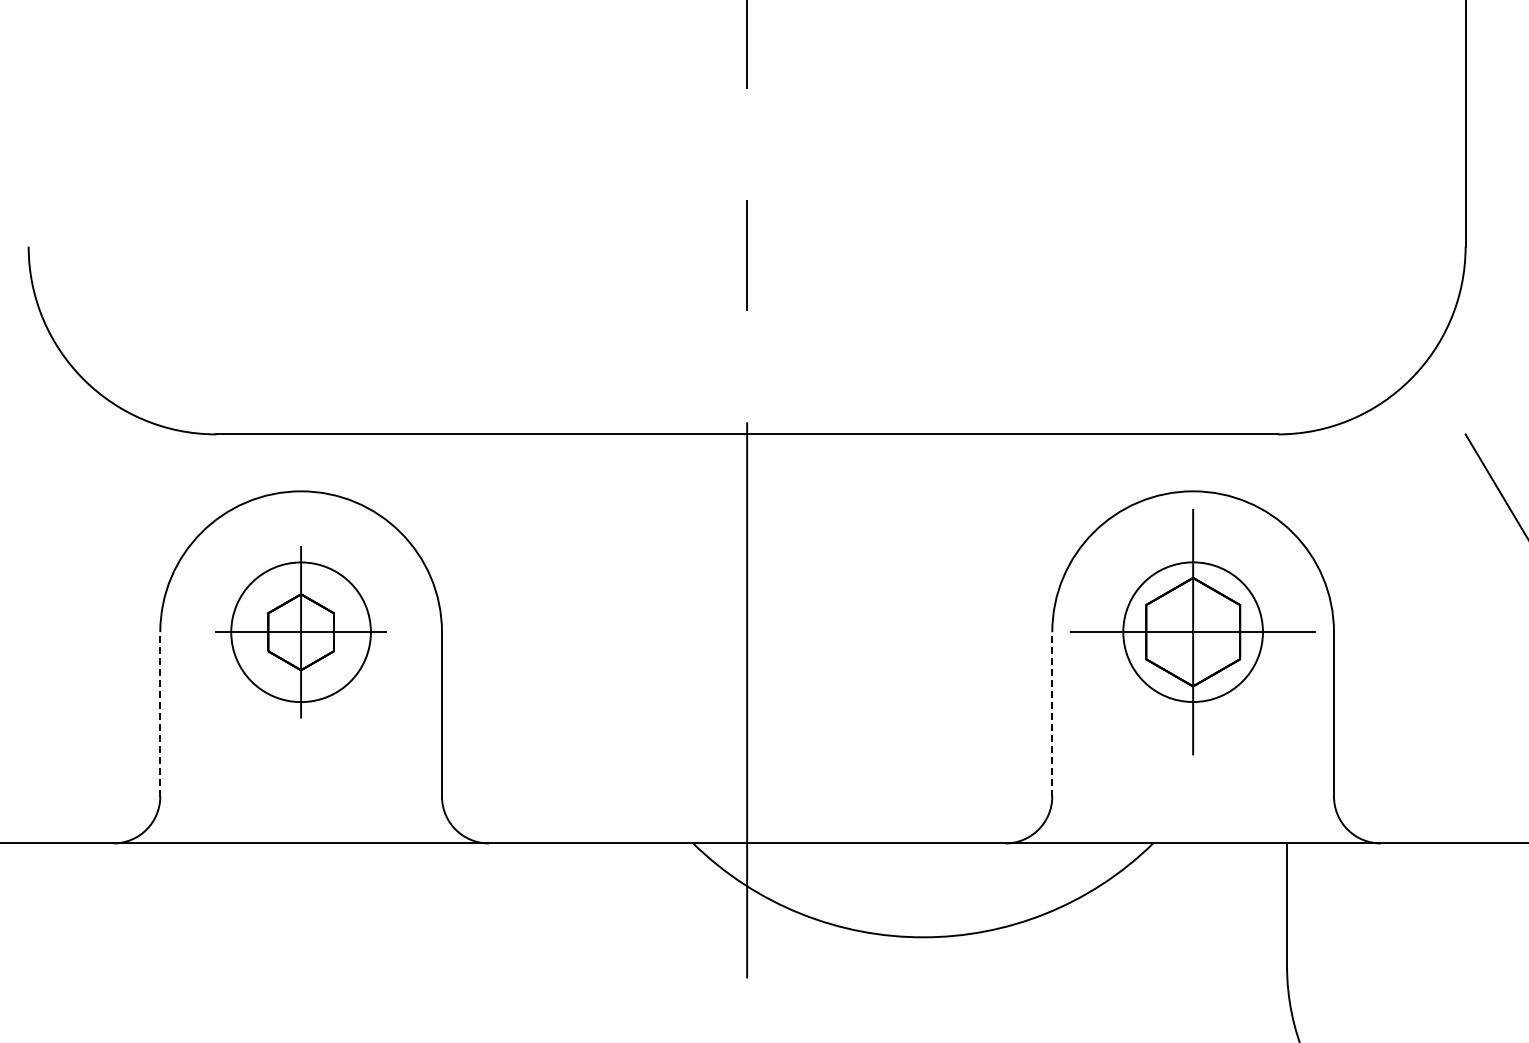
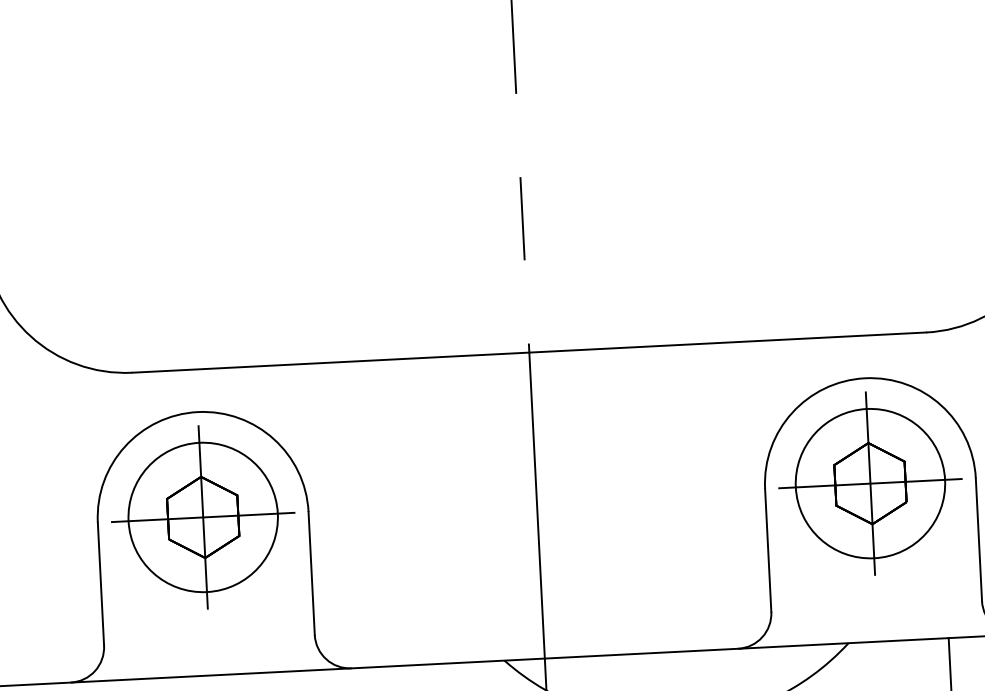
circle: (1192, 631) -> (869, 483), size x1.43
part: (300, 632) -> (202, 517), size x1.43
line: (160, 713) -> (101, 583), dashed -> solid
line: (1052, 713) -> (768, 549), dashed -> solid

